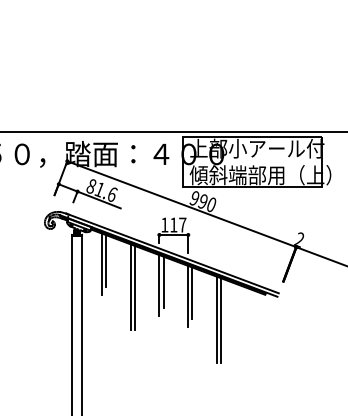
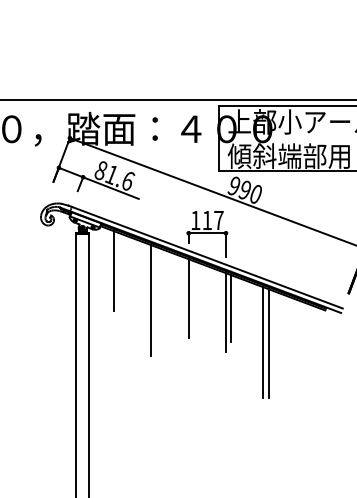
line: (105, 260) -> (119, 266), removed
line: (163, 282) -> (194, 294), removed
line: (134, 287) -> (156, 301), removed

